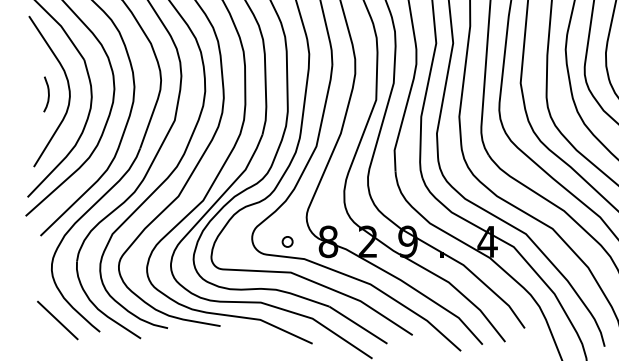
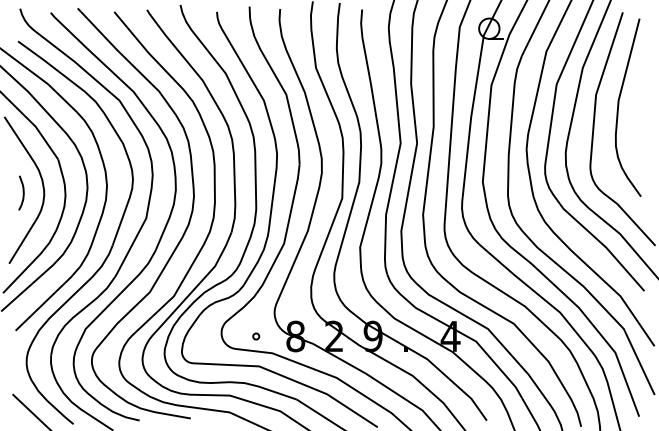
circle: (288, 241) -> (256, 336), size x0.62

